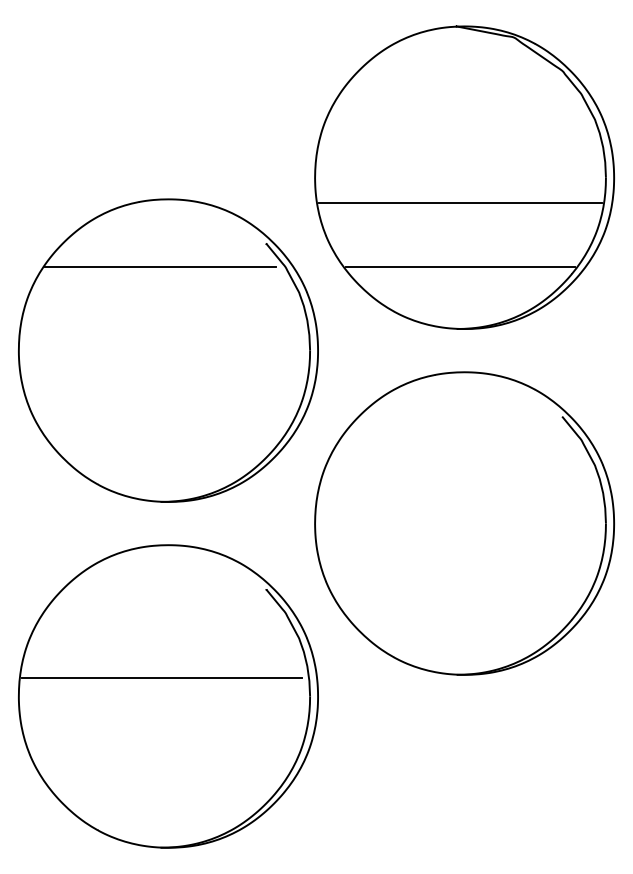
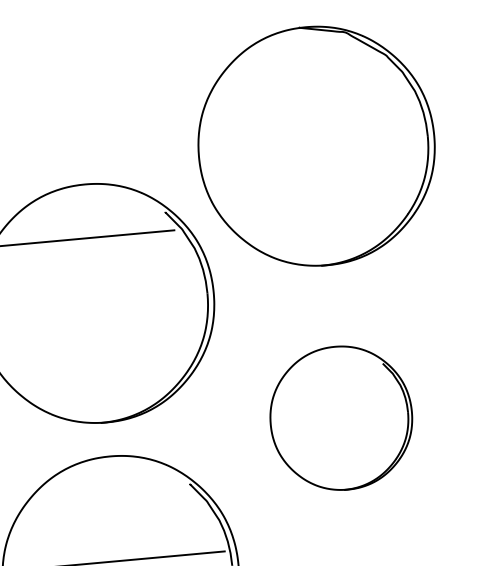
line: (459, 202) -> (314, 166), removed
line: (460, 267) -> (319, 217), removed
part: (464, 523) -> (341, 418), size x0.6

